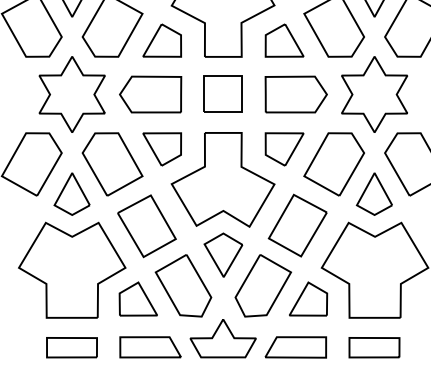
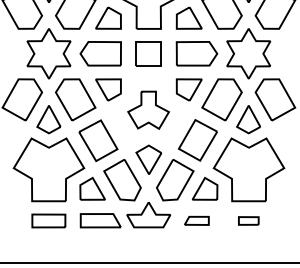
part: (222, 180) -> (148, 110), size x0.6
part: (295, 346) -> (196, 220), size x0.6
part: (374, 346) -> (248, 220), size x0.6

